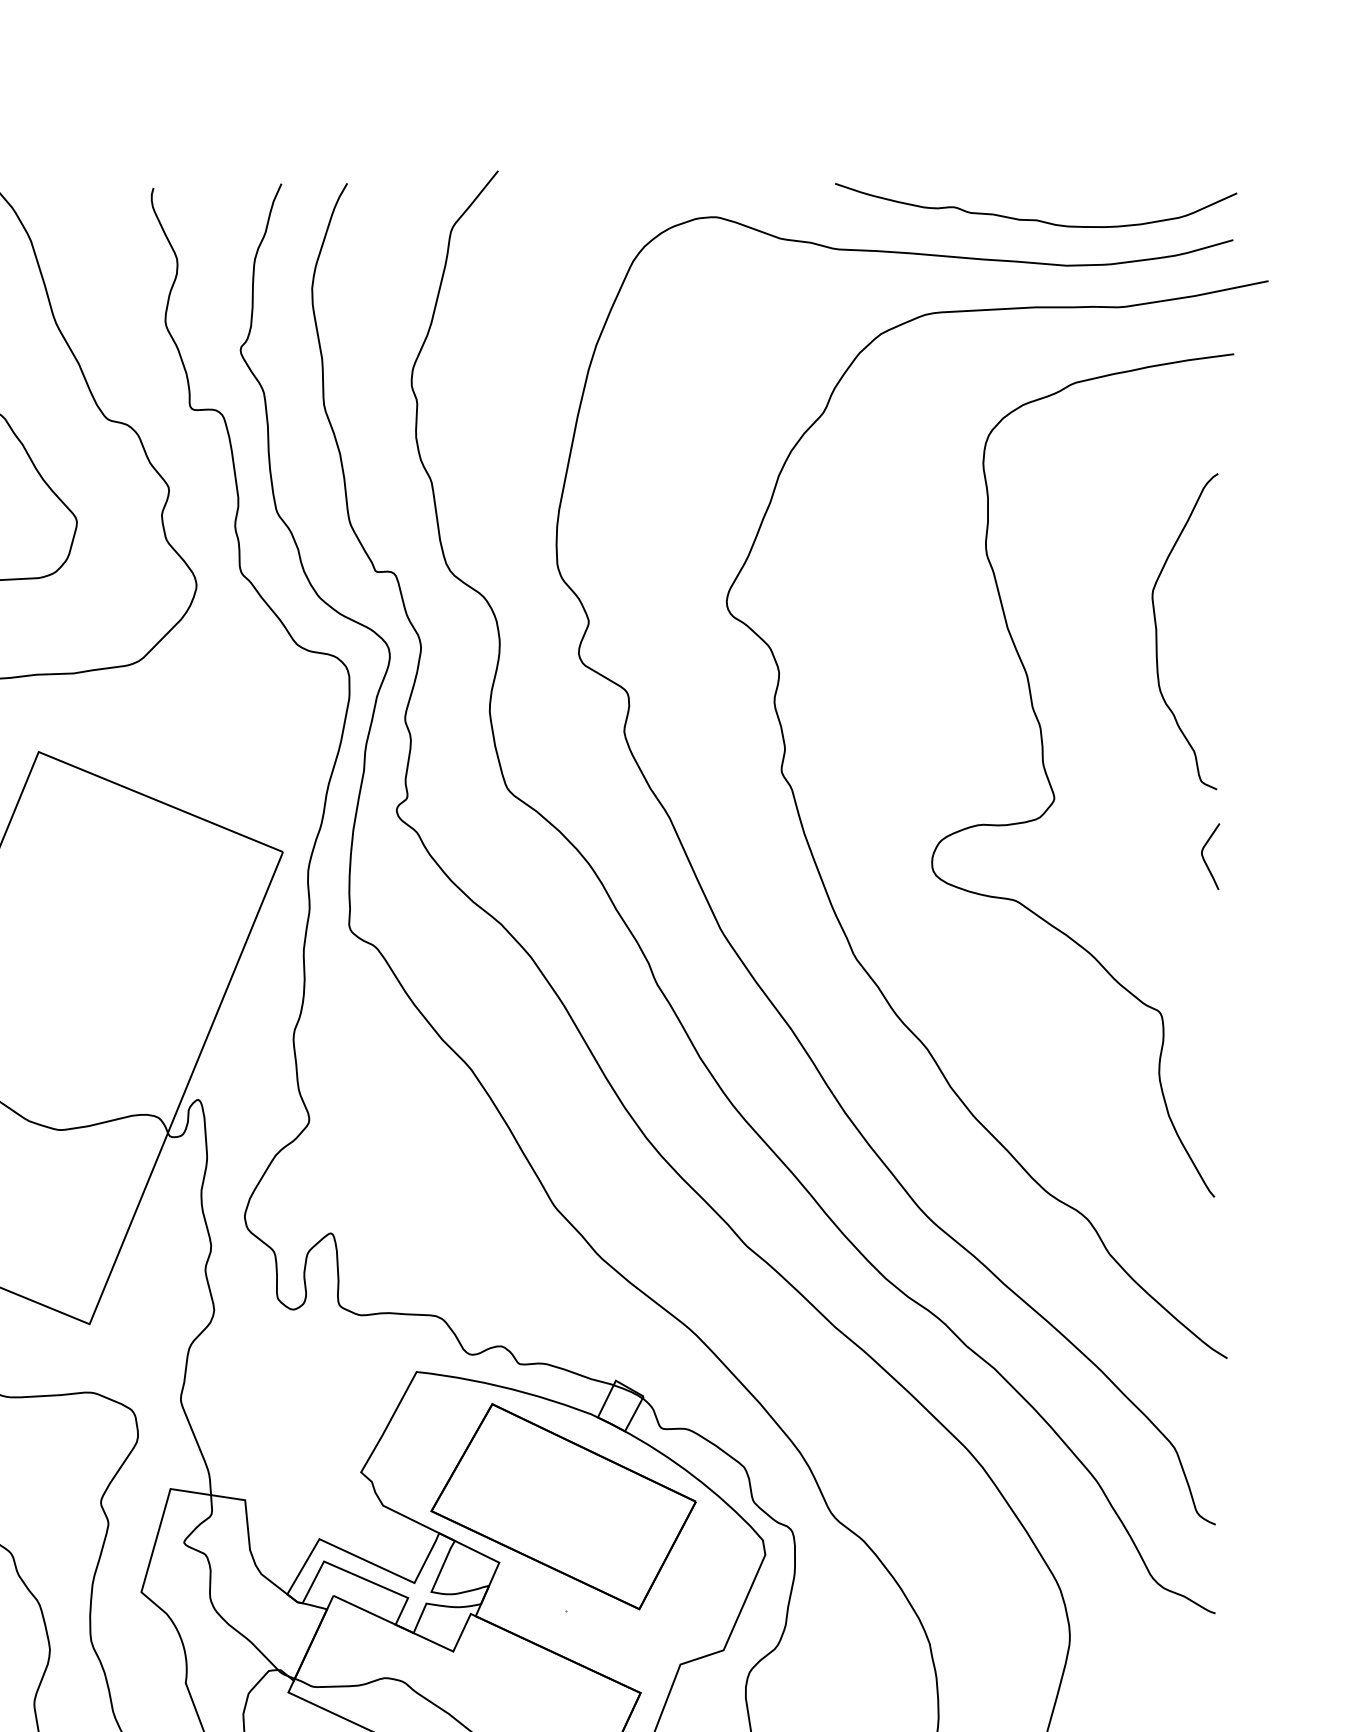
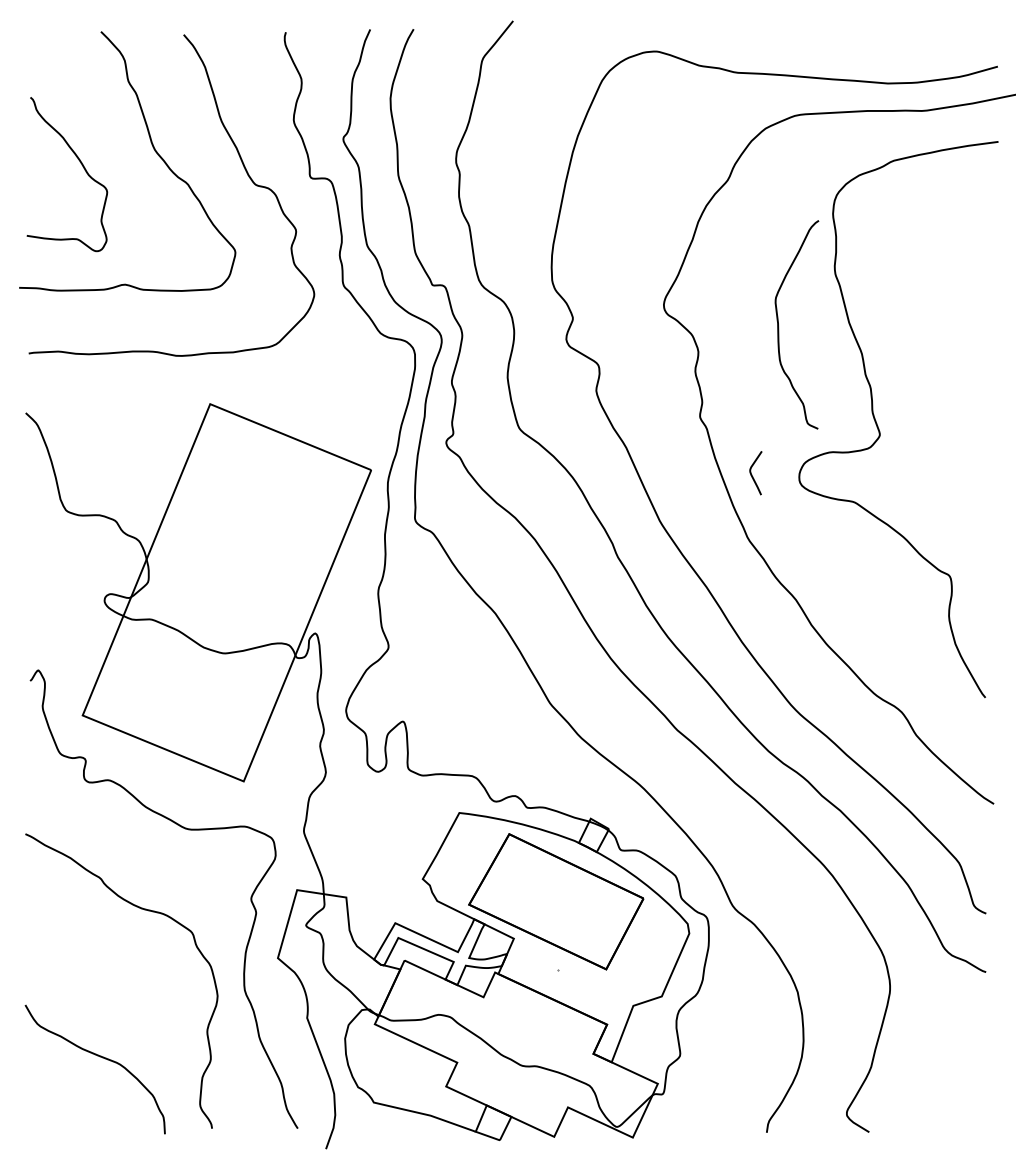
curve: (1035, 218) -> (867, 52), removed
curve: (1158, 635) -> (779, 327), moved
curve: (1205, 858) -> (752, 474), moved

